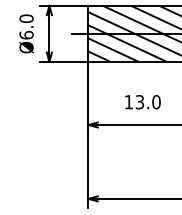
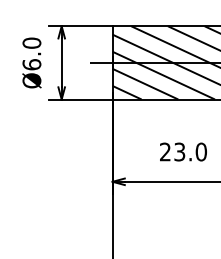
text: (128, 102) -> (164, 152), 13.0 -> 23.0

